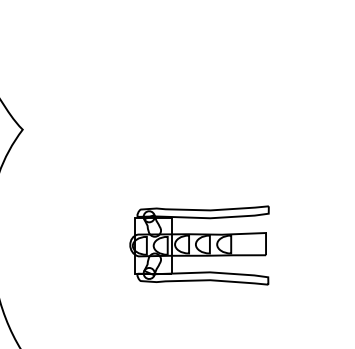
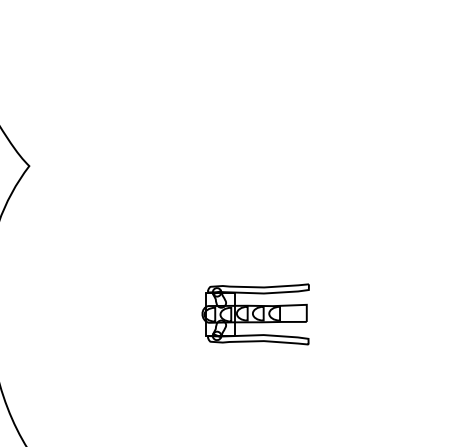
part: (199, 245) -> (255, 314), size x0.6

